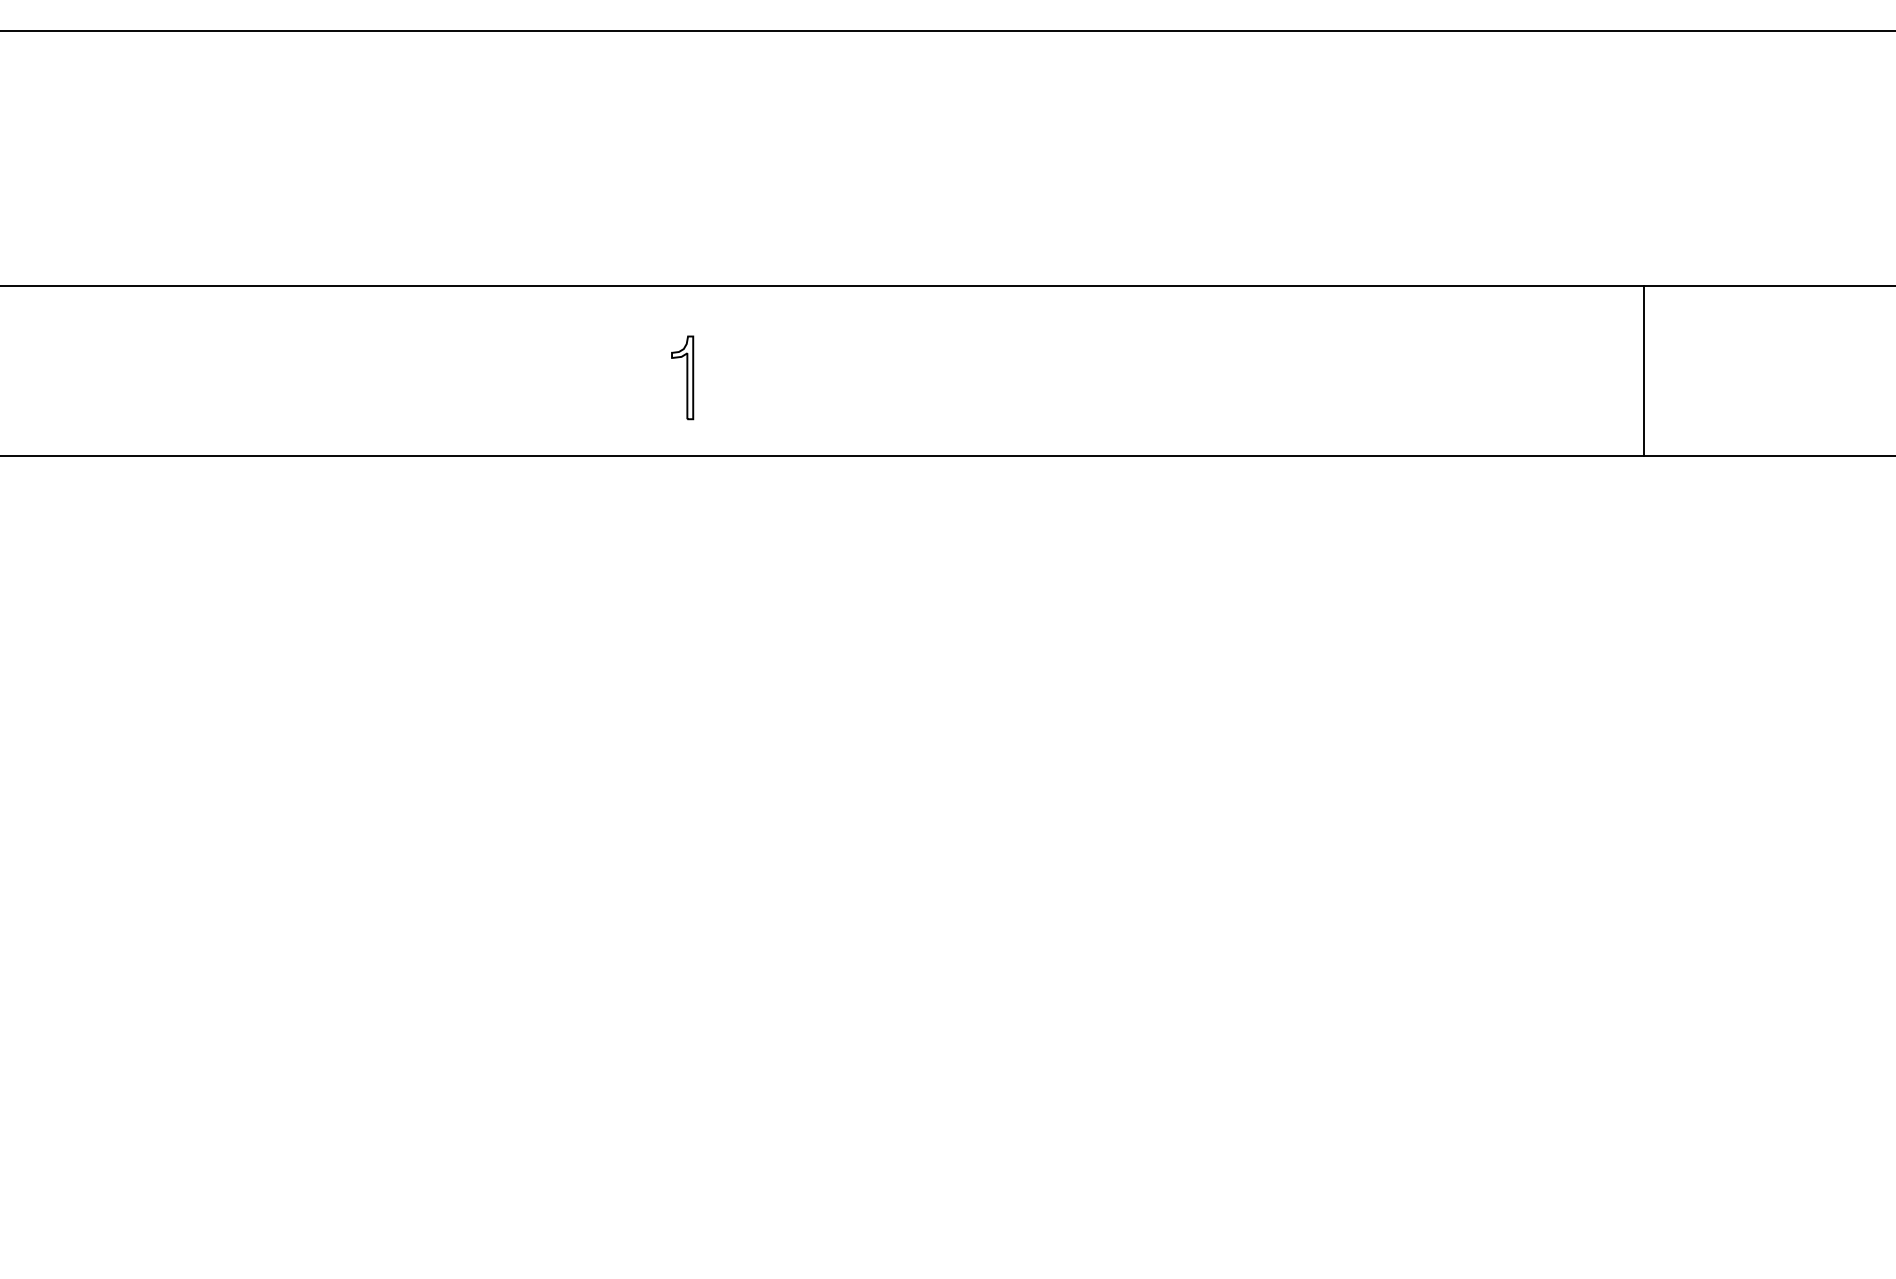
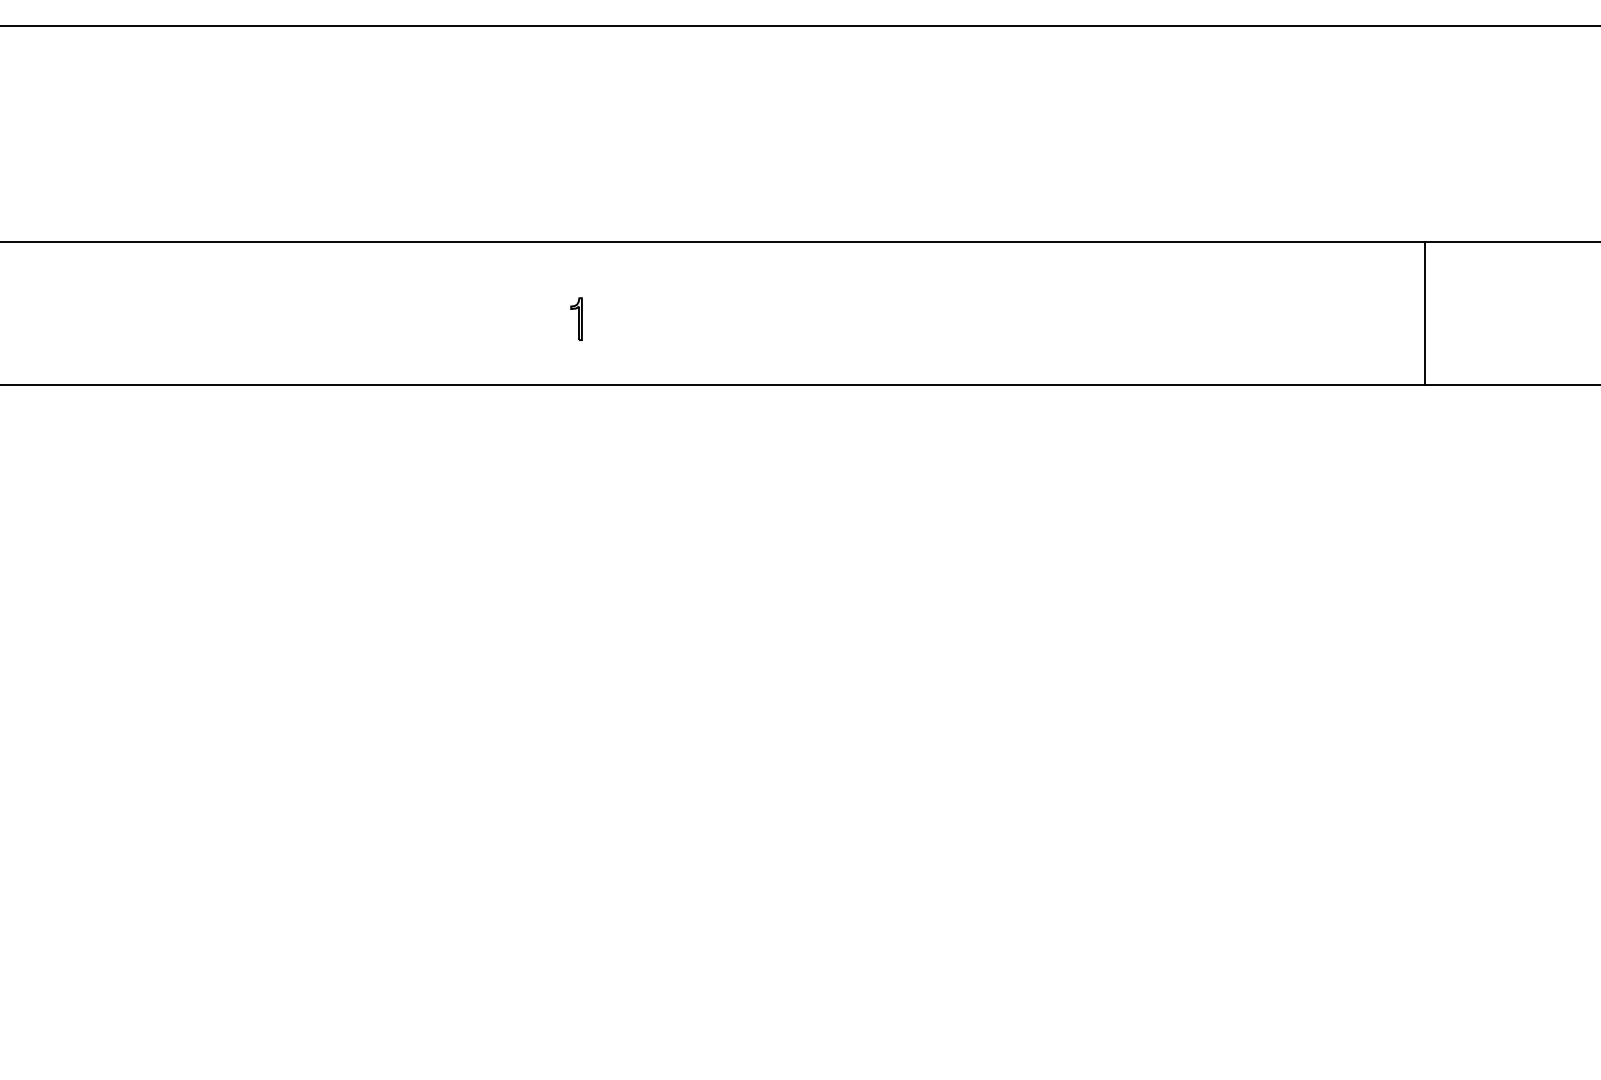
line: (1644, 371) -> (1425, 313), moved
part: (682, 377) -> (576, 318), size x0.6

